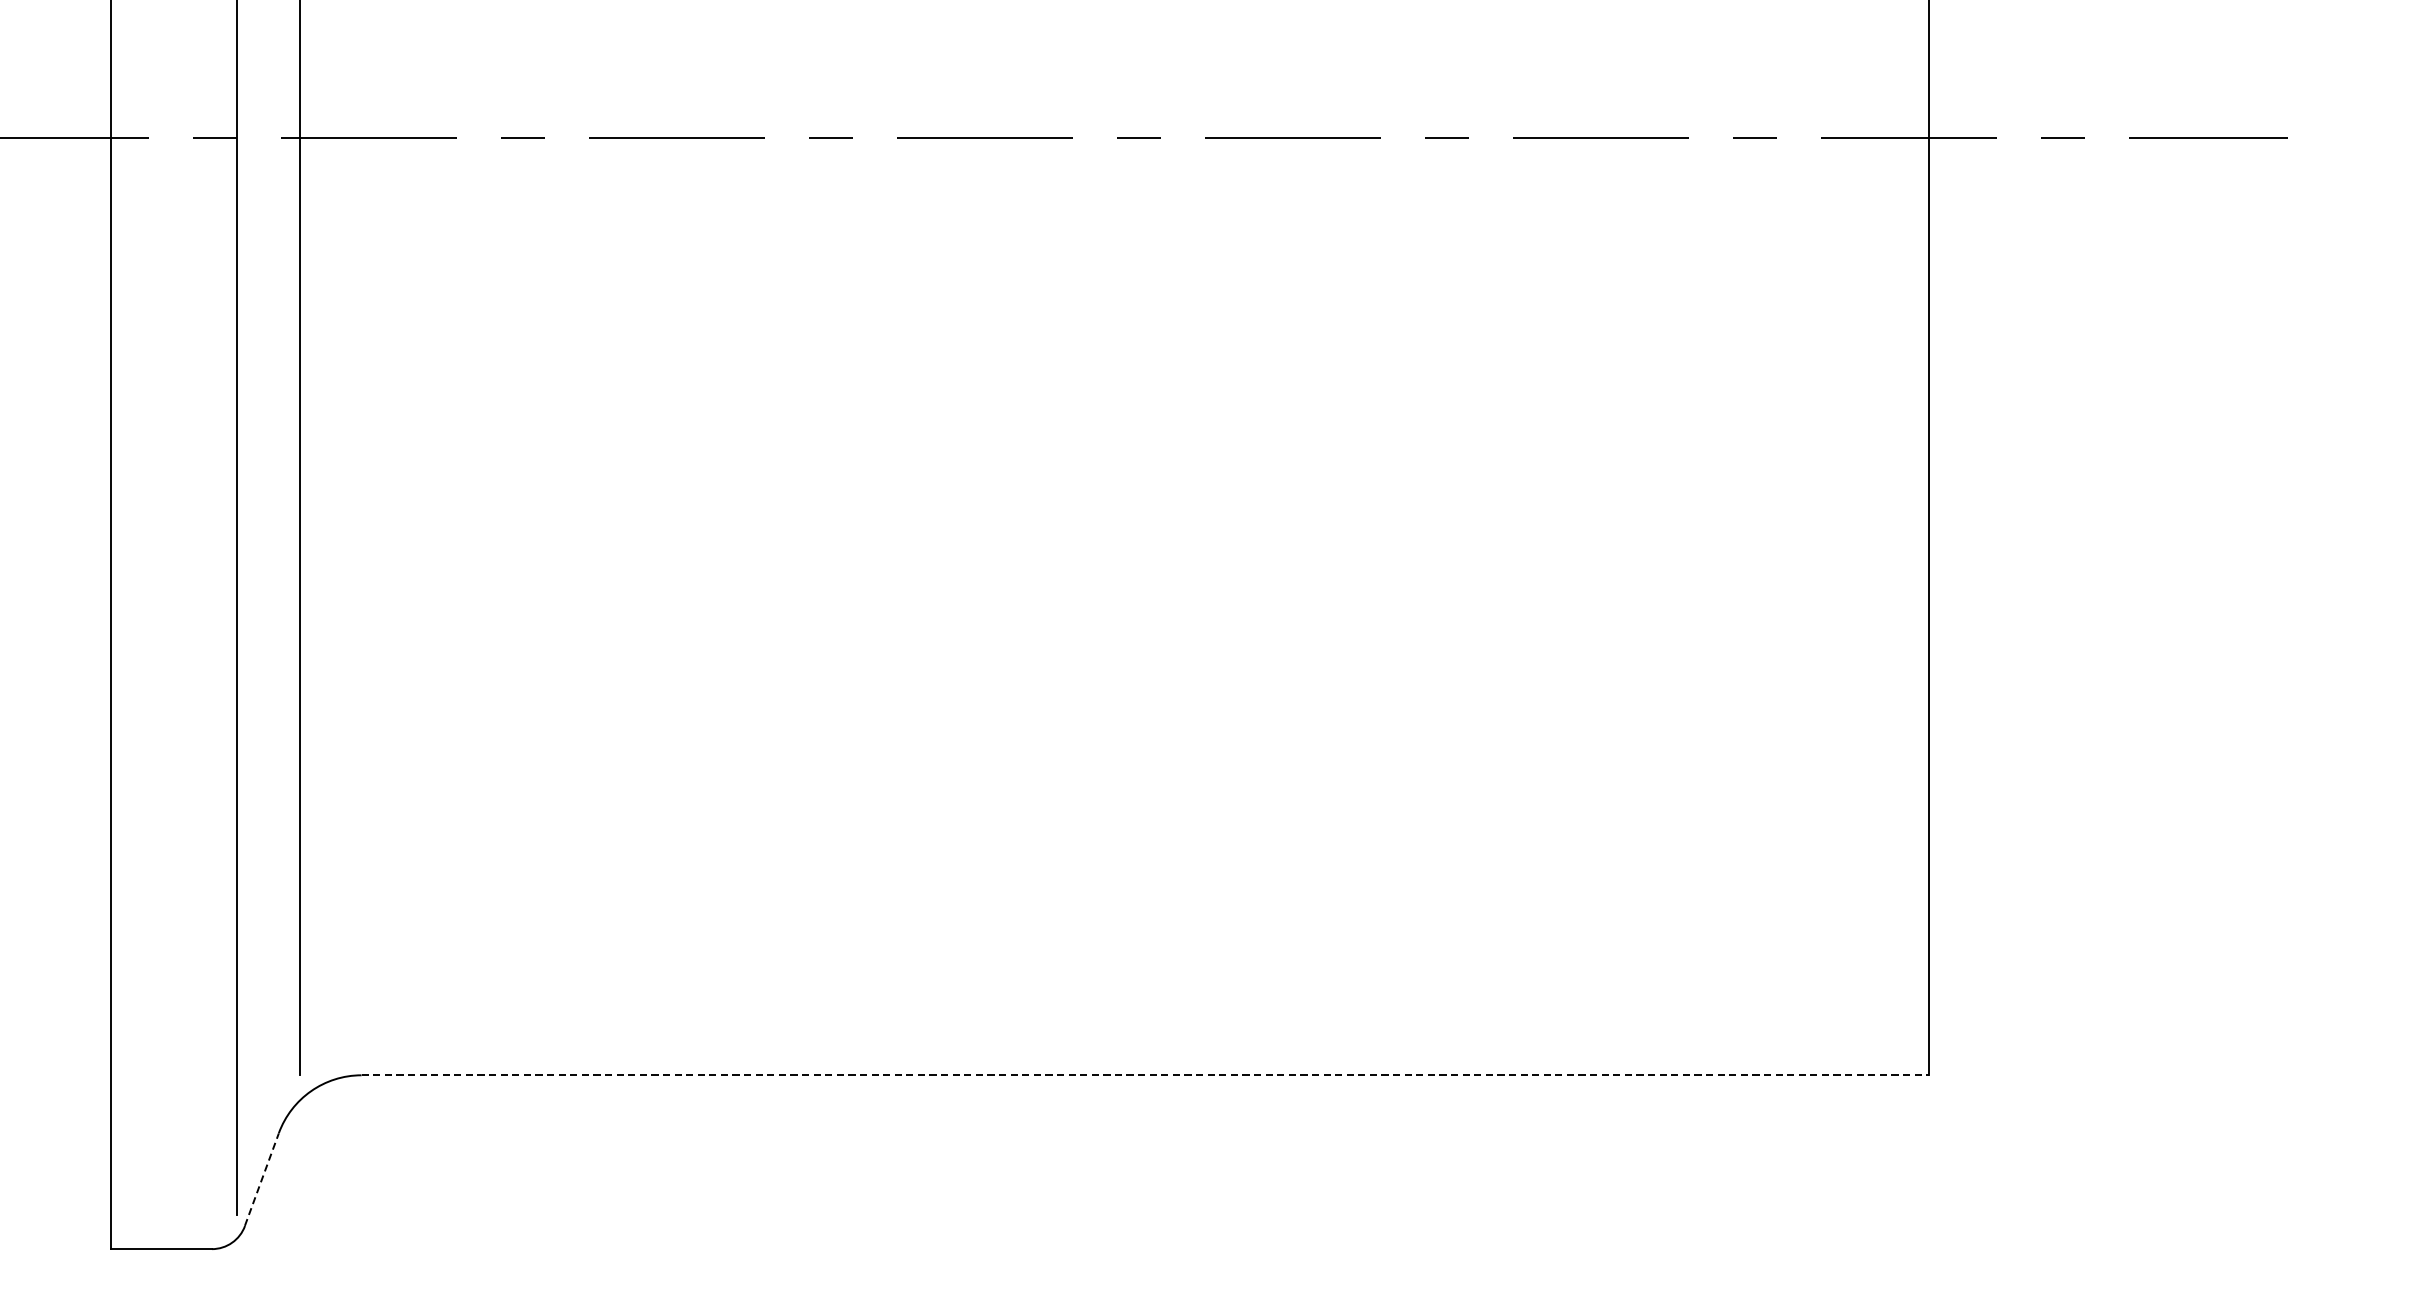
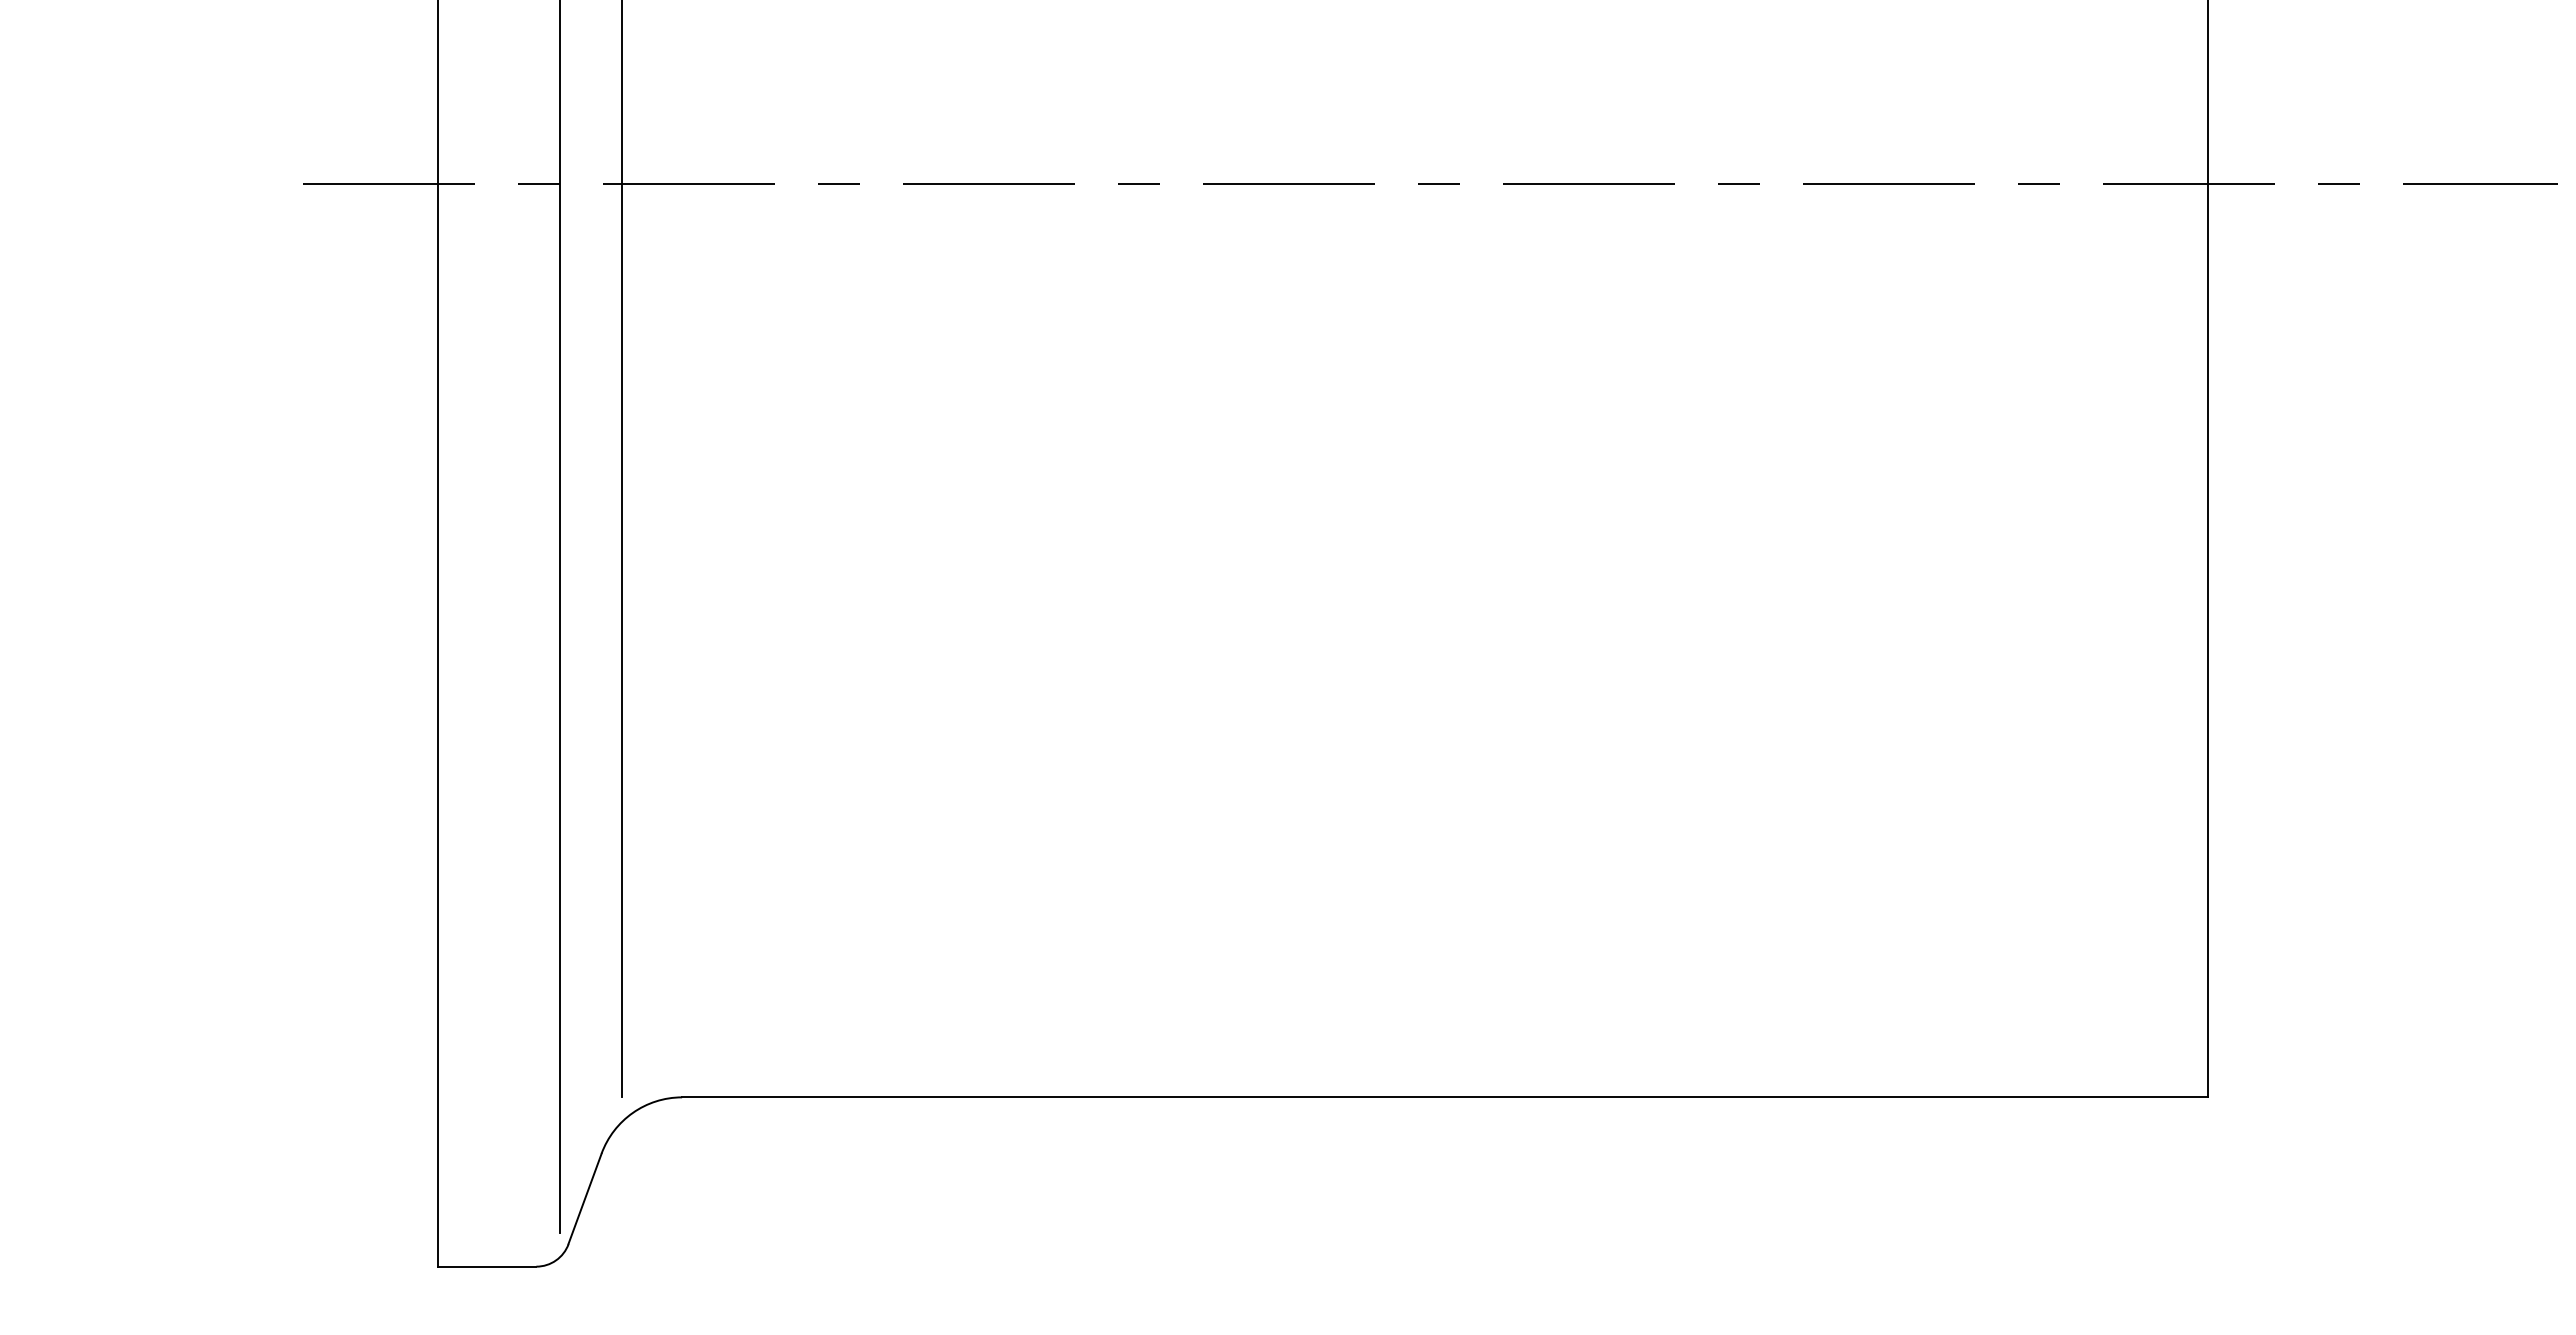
line: (1145, 1075) -> (1445, 1097), dashed -> solid
line: (262, 1179) -> (585, 1198), dashed -> solid

